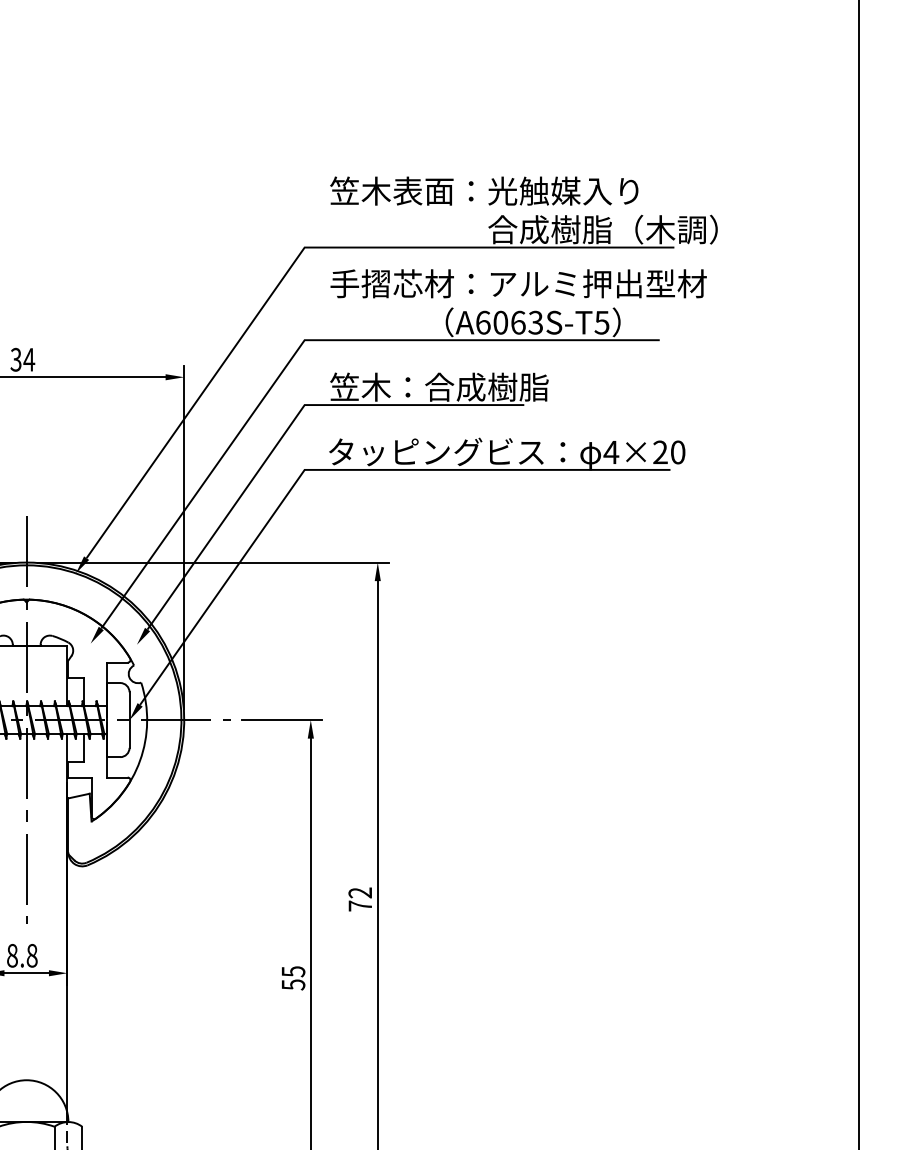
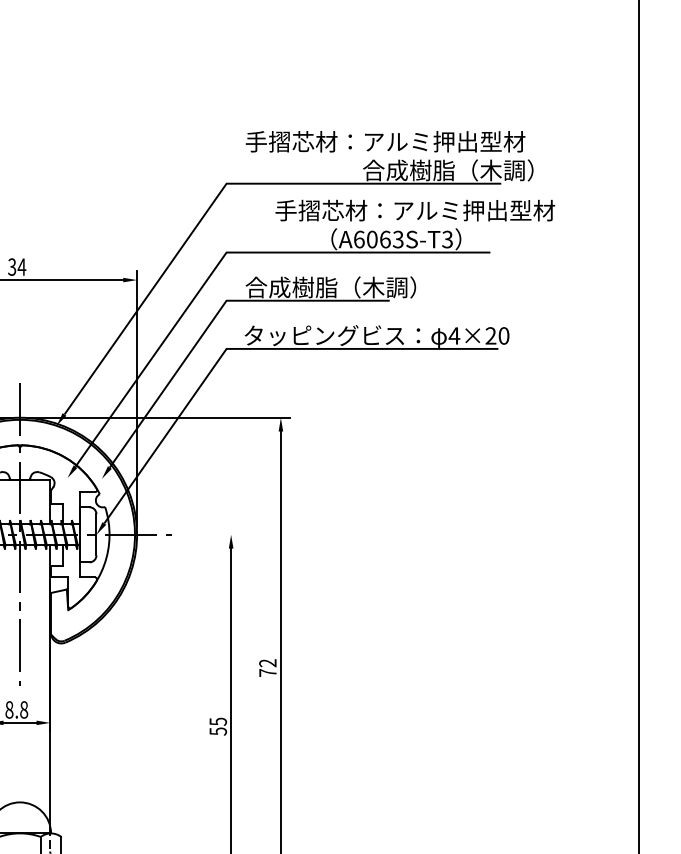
text: (518, 190) -> (385, 141), 笠木表面：光触媒入り -> 手摺芯材：アルミ押出型材
text: (518, 283) -> (415, 210), moved
text: (602, 322) -> (447, 239), A6063S-T5 -> A6063S-T3
text: (444, 386) -> (330, 286), 笠木：合成樹脂 -> 合成樹脂（木調）
line: (282, 720) -> (210, 535), removed

